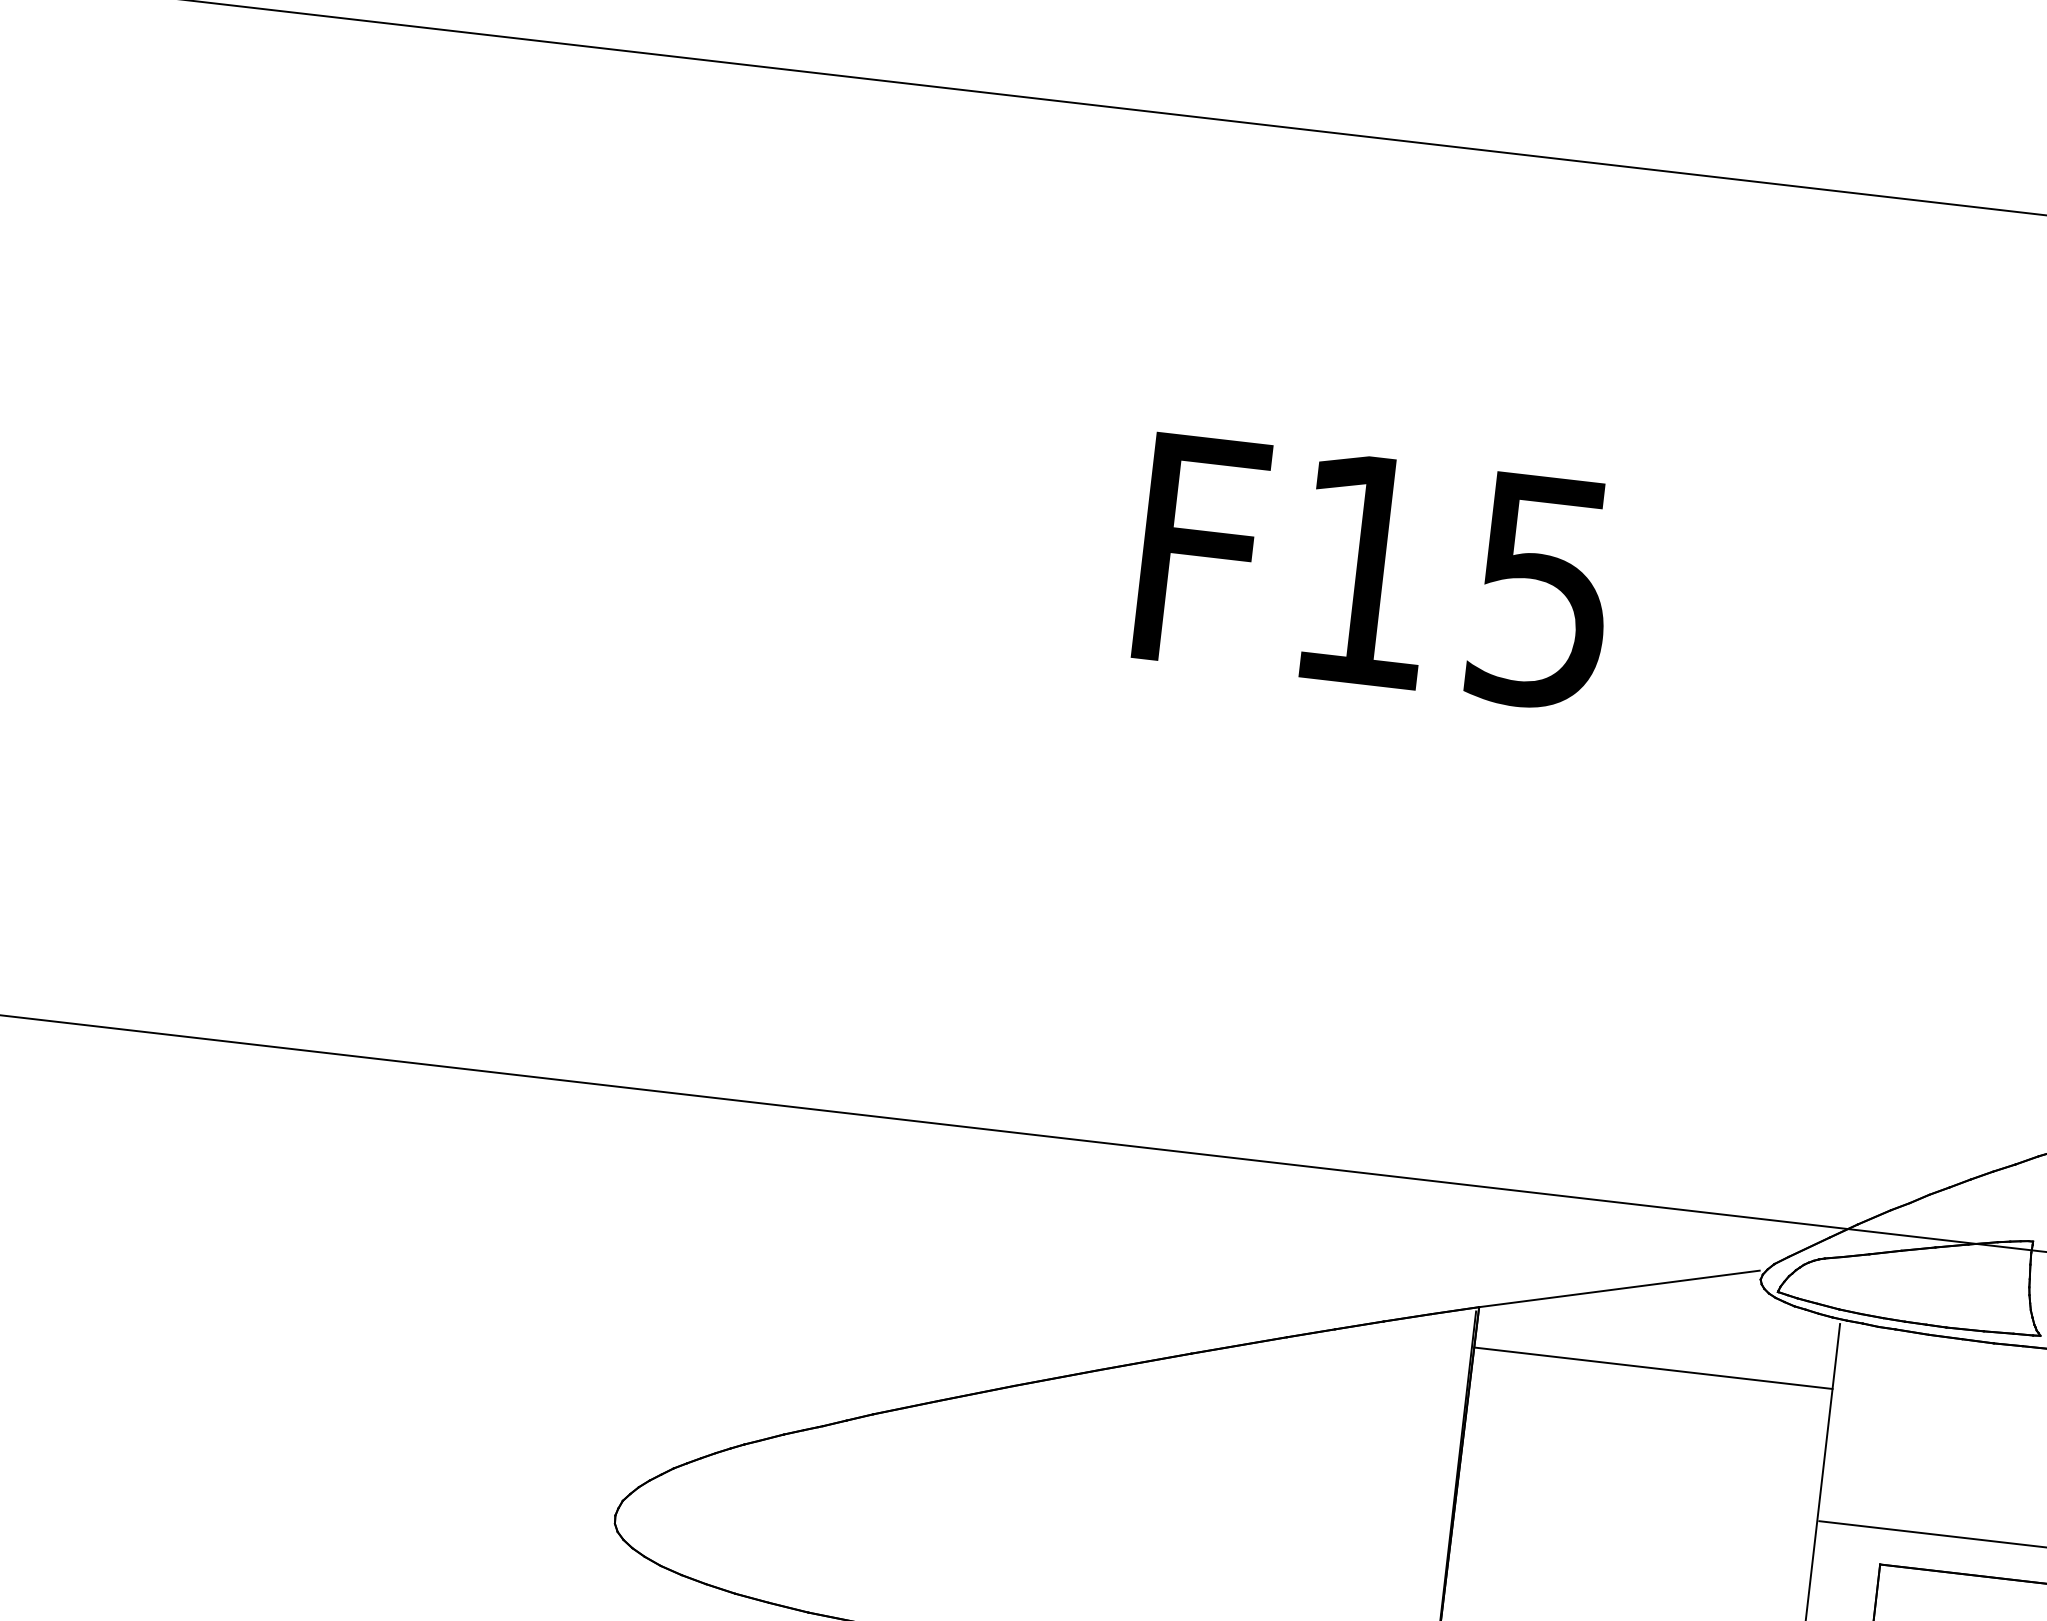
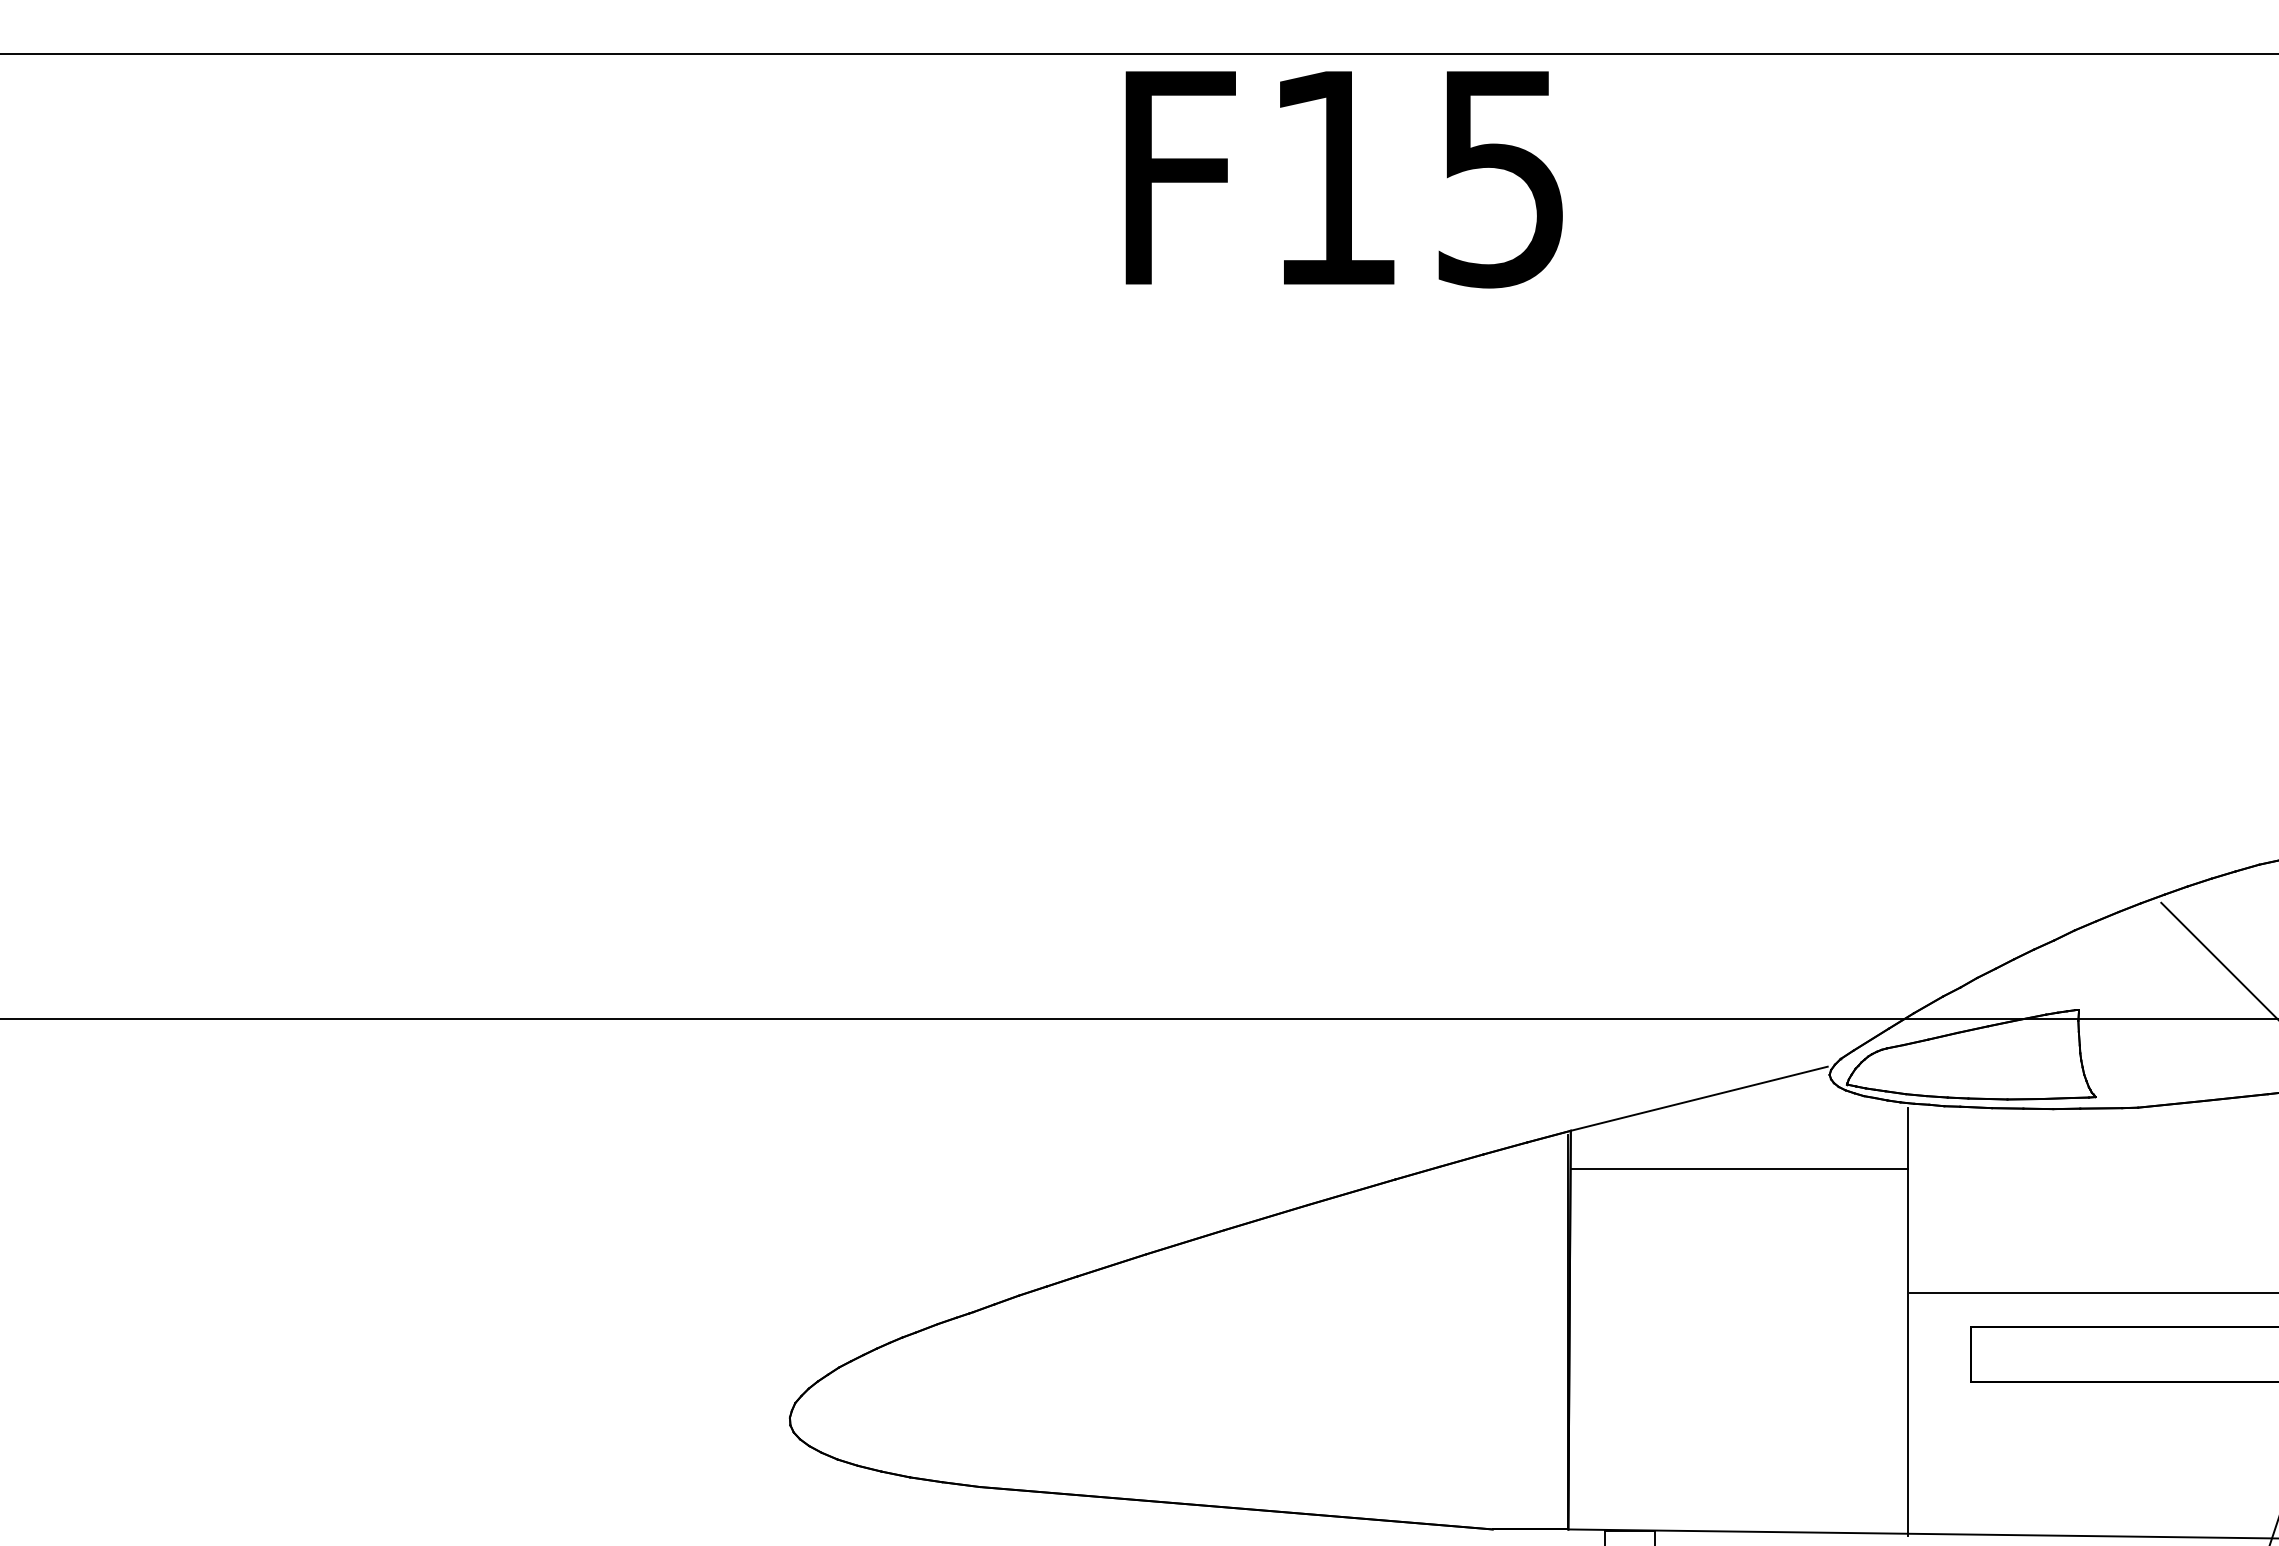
text: (1374, 573) -> (1343, 179), moved

